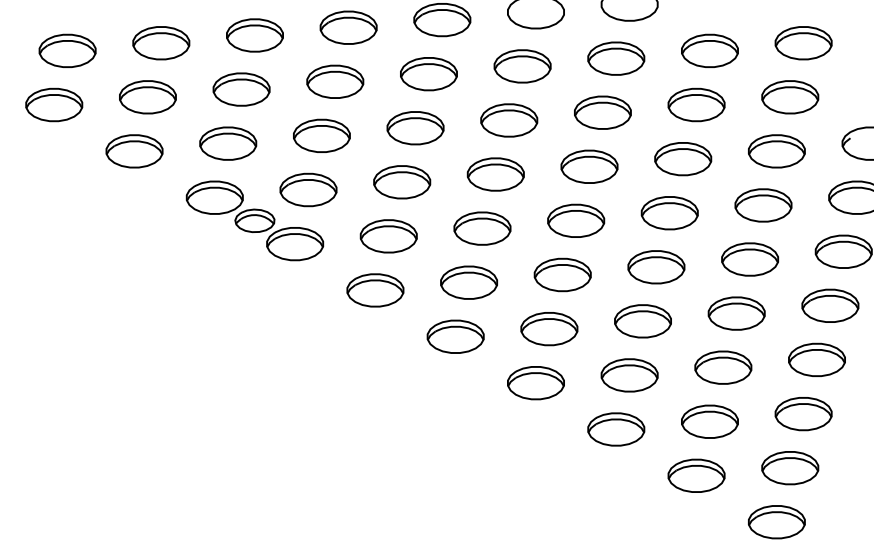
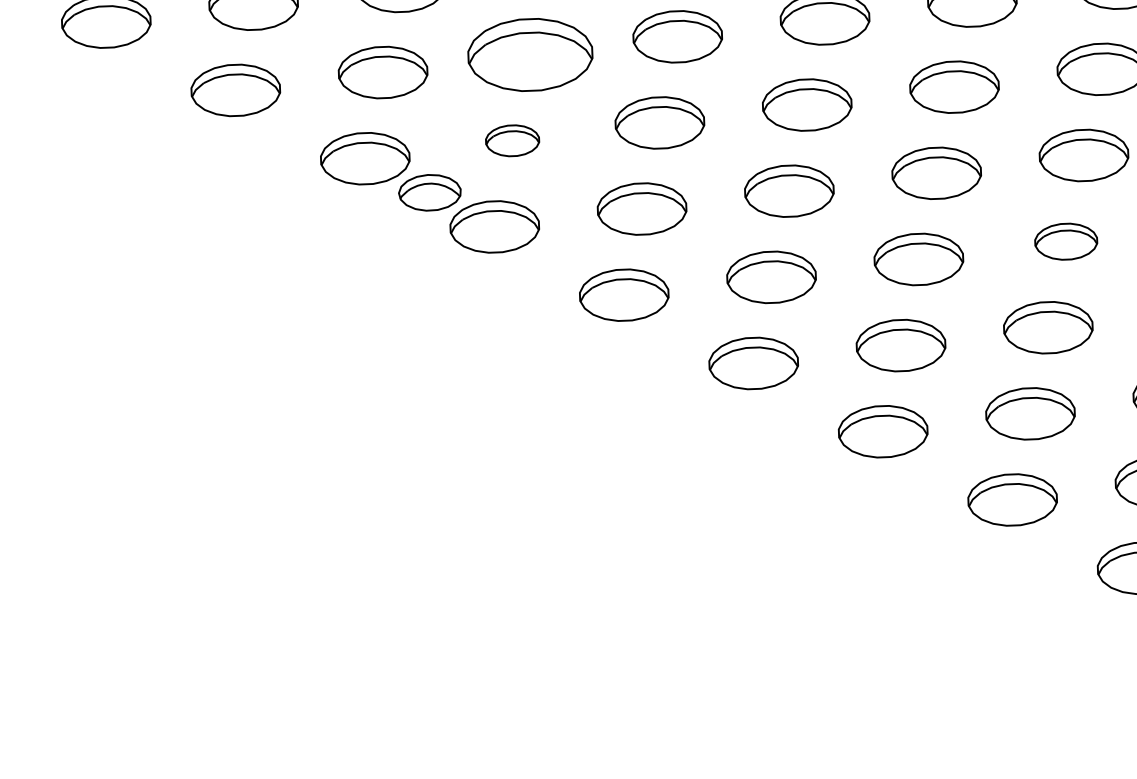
part: (321, 135) -> (529, 54), size x1.4
part: (308, 189) -> (512, 140), size x0.6
part: (656, 267) -> (1066, 241), size x0.7

